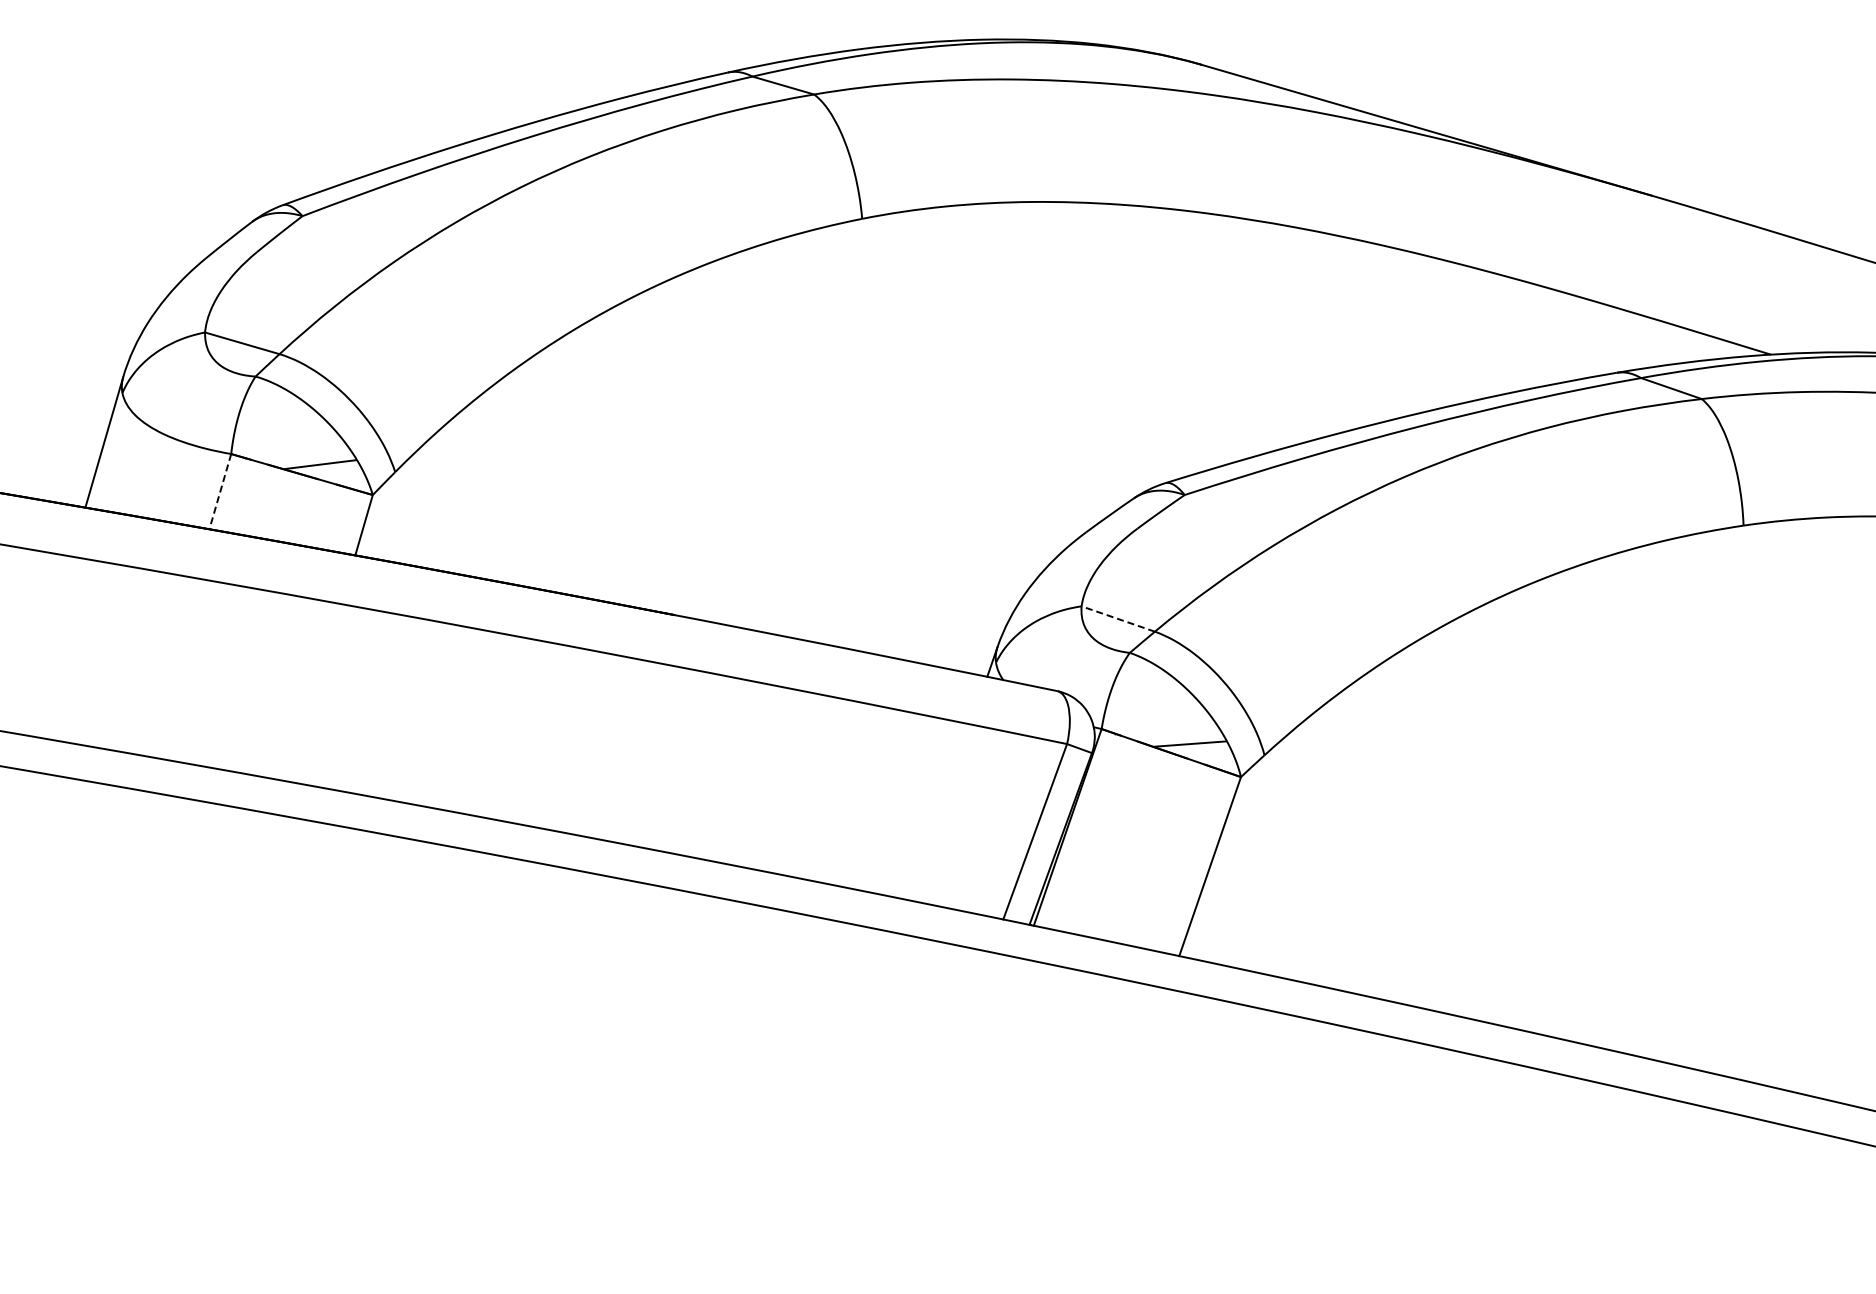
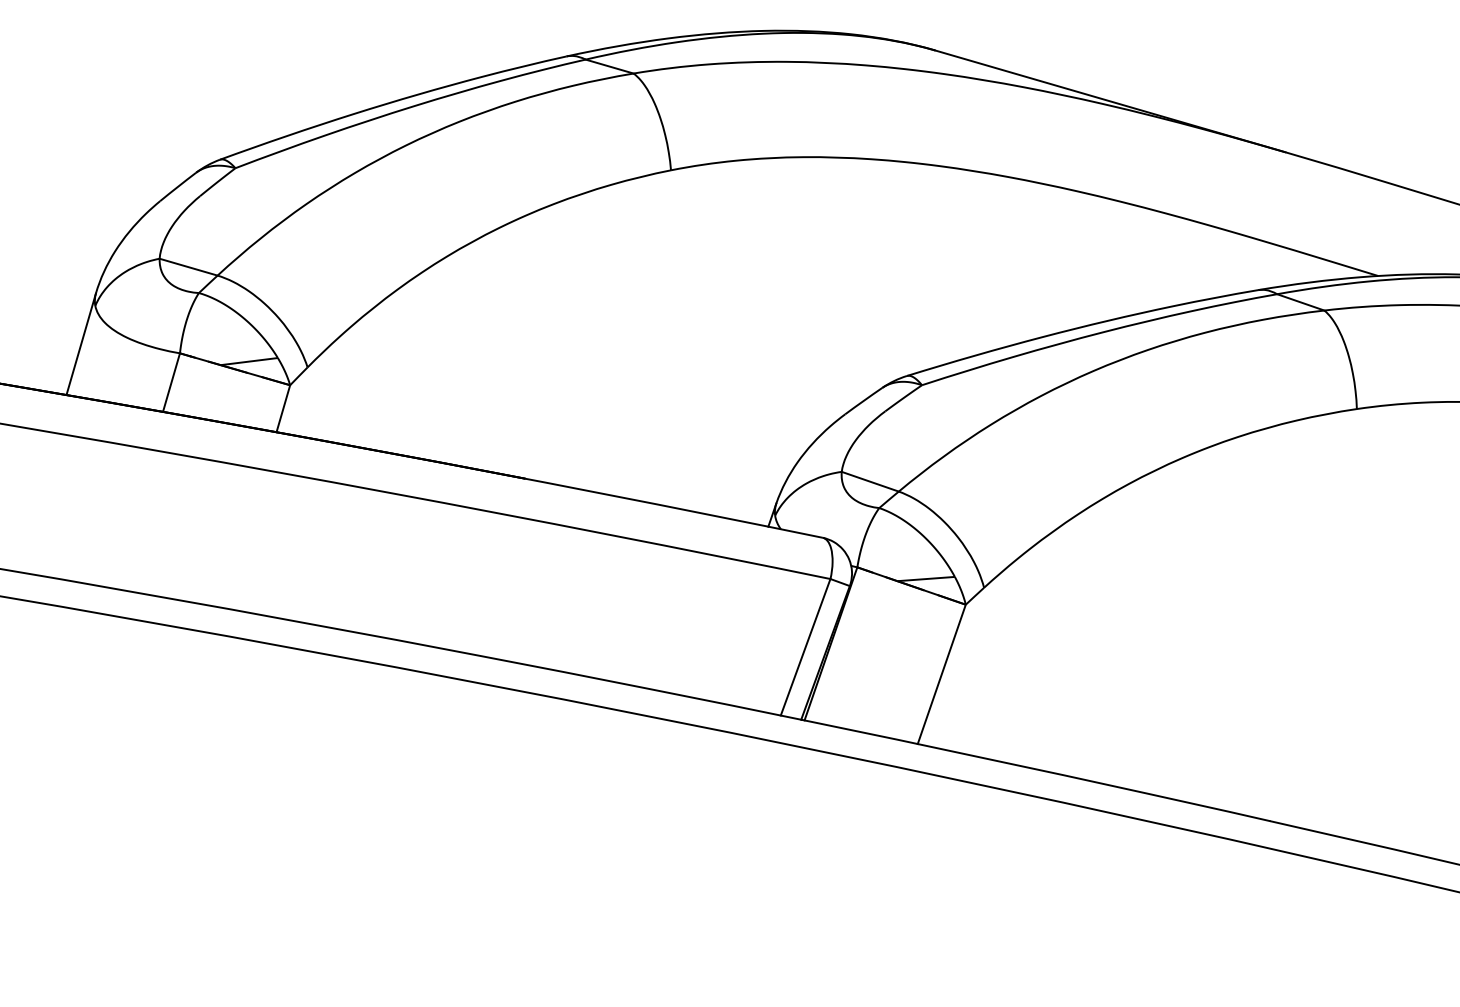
line: (220, 492) -> (171, 383), dashed -> solid
line: (1118, 619) -> (870, 482), dashed -> solid

